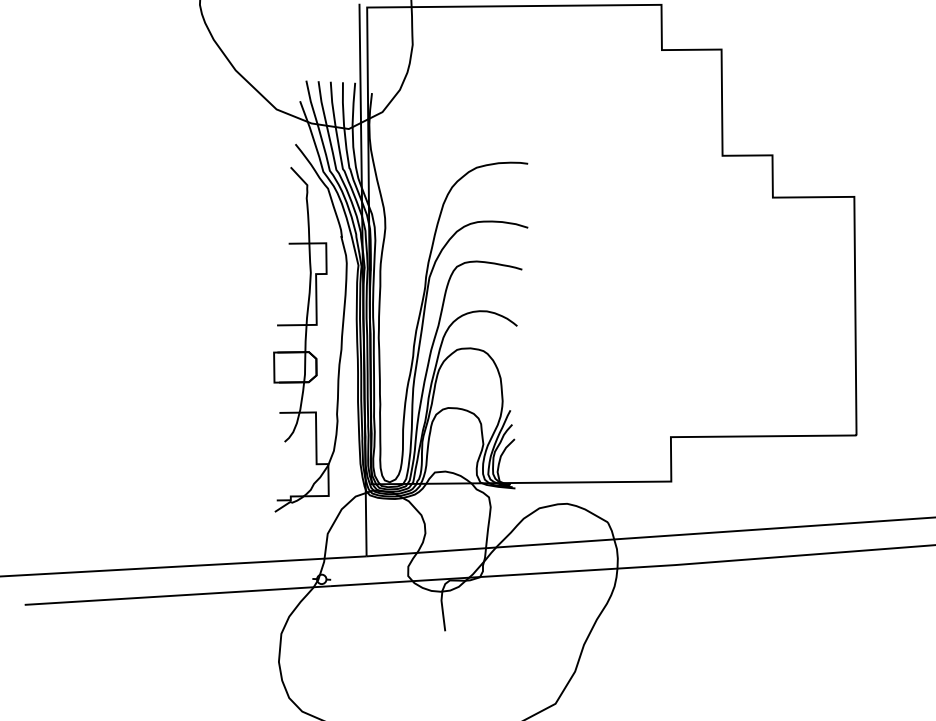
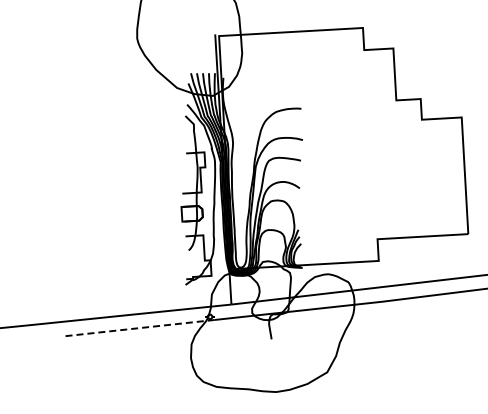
line: (176, 596) -> (139, 328), solid -> dashed

